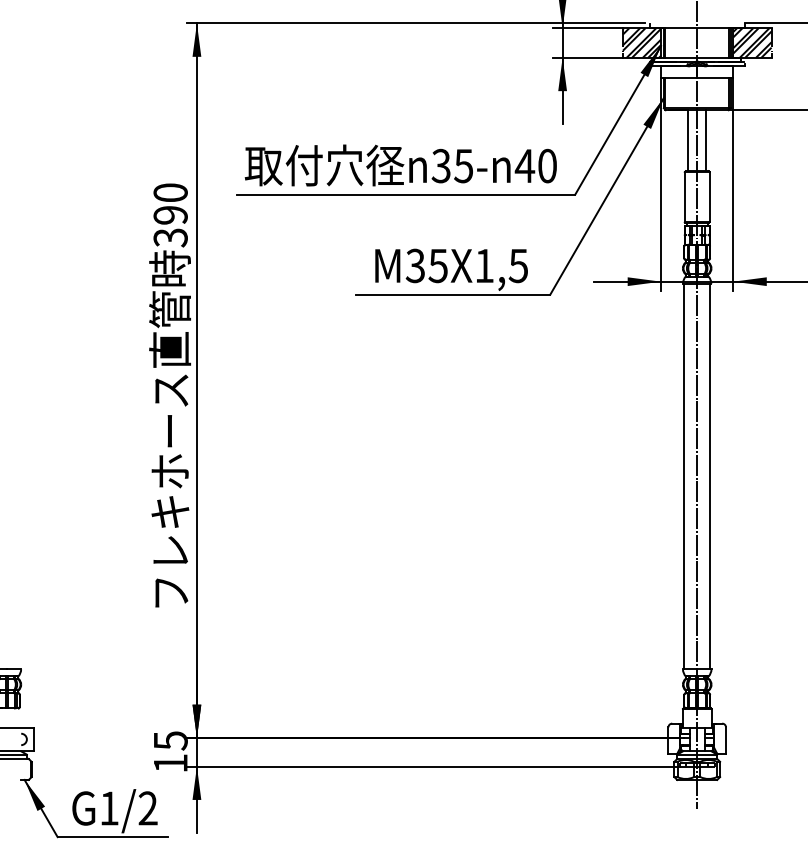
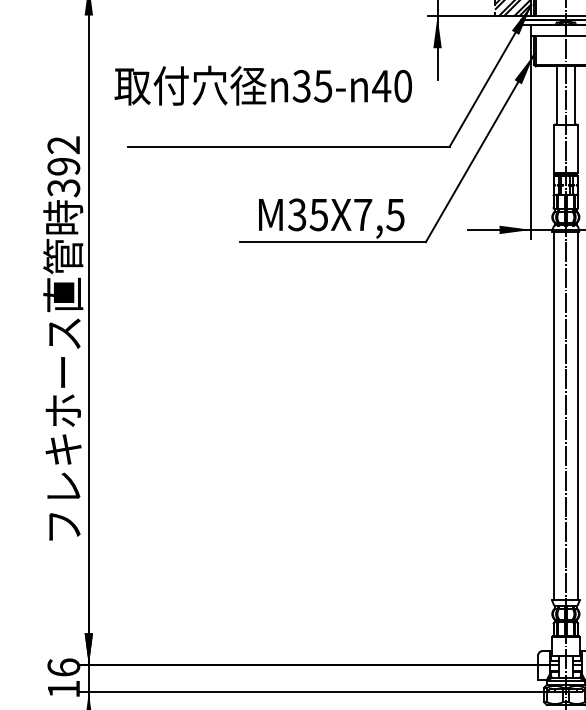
text: (400, 165) -> (262, 85), moved
text: (170, 192) -> (63, 144), 390 -> 392
text: (484, 265) -> (363, 214), M35X1,5 -> M35X7,5
text: (170, 740) -> (63, 667), 15 -> 16

